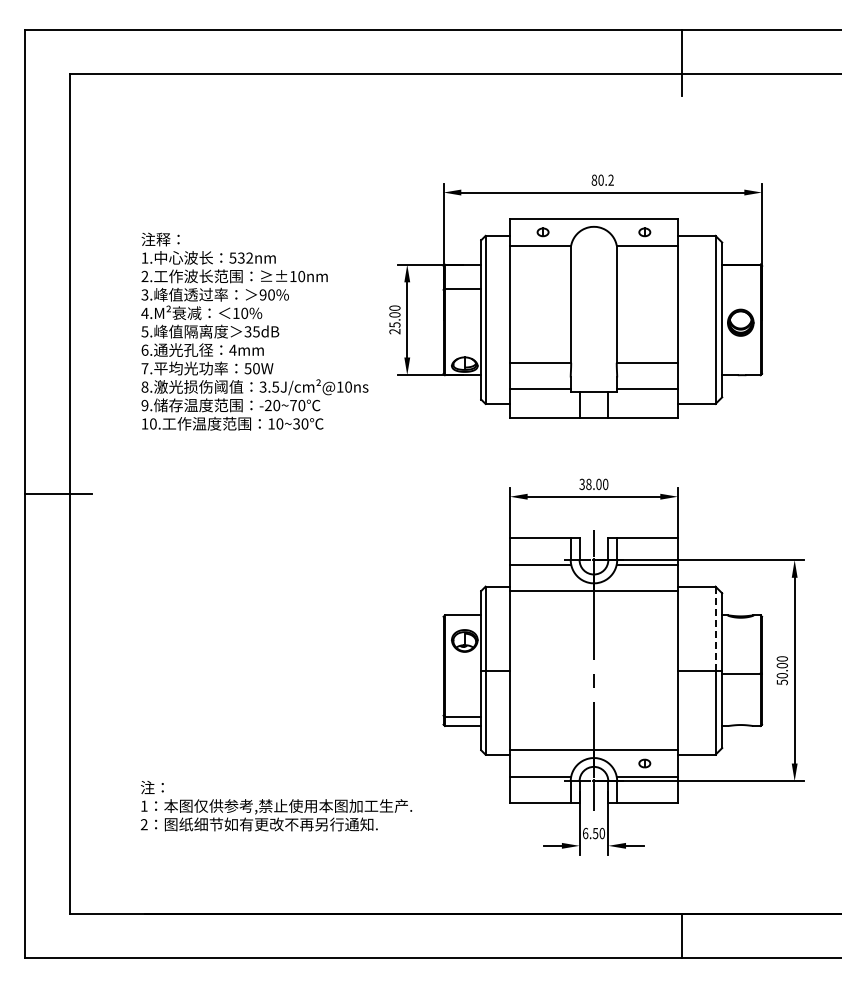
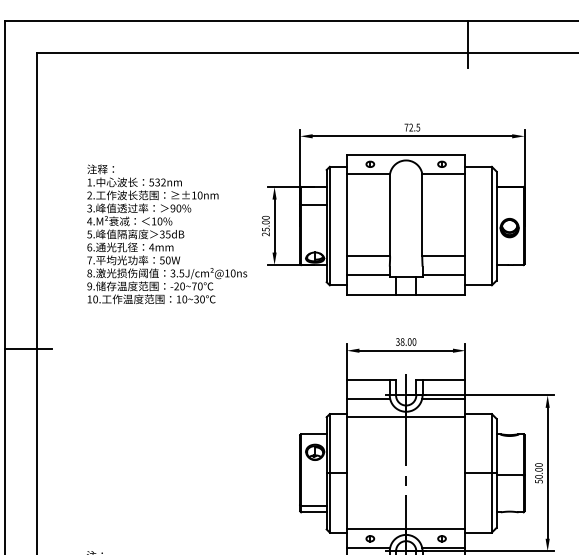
text: (602, 179) -> (412, 127), 80.2 -> 72.5
line: (715, 628) -> (491, 443), dashed -> solid
part: (542, 763) -> (369, 538), added

